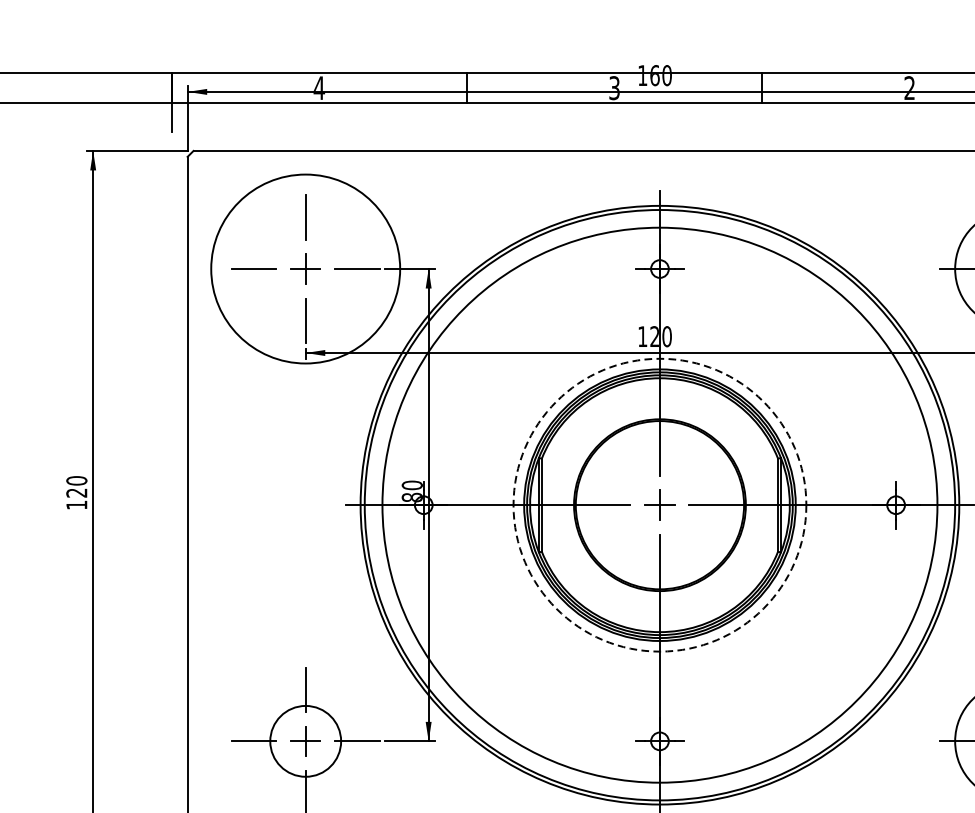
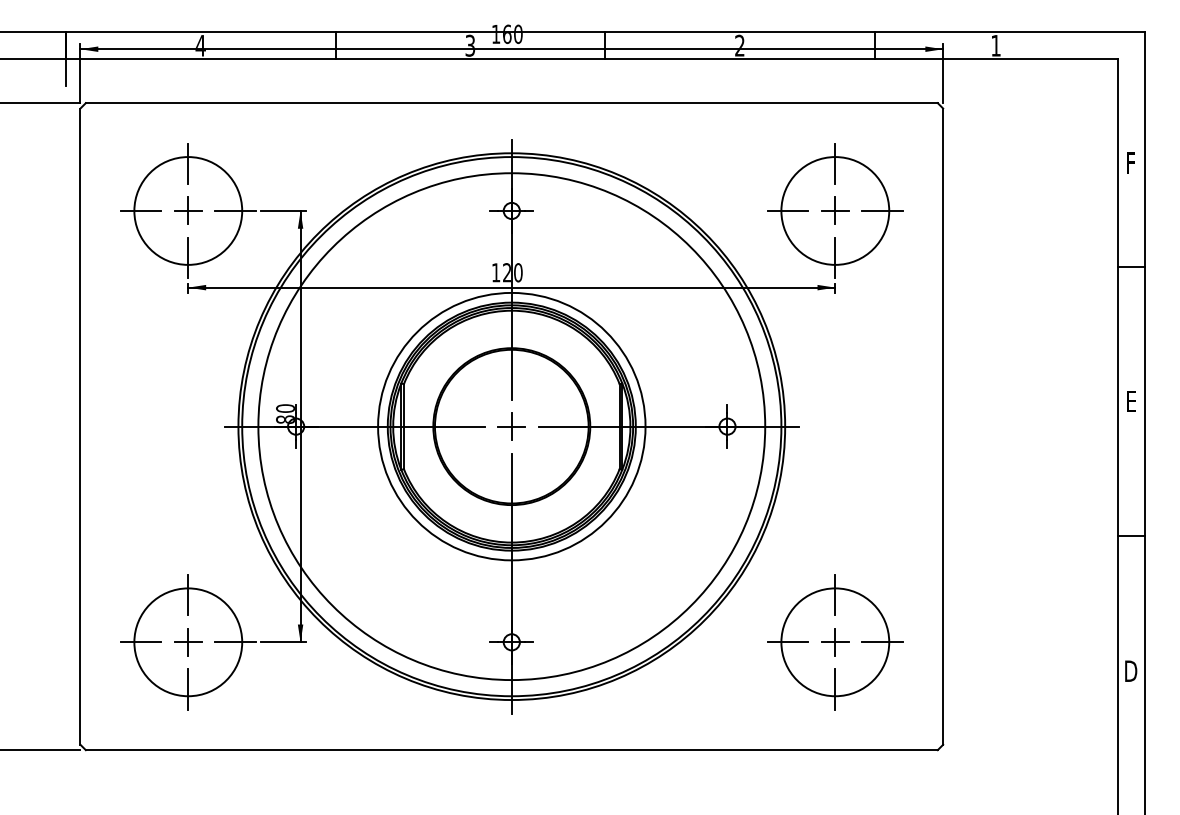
circle: (305, 268) -> (188, 210), size x0.62
circle: (659, 505) -> (511, 426), dashed -> solid
circle: (305, 741) -> (188, 642), size x1.67

